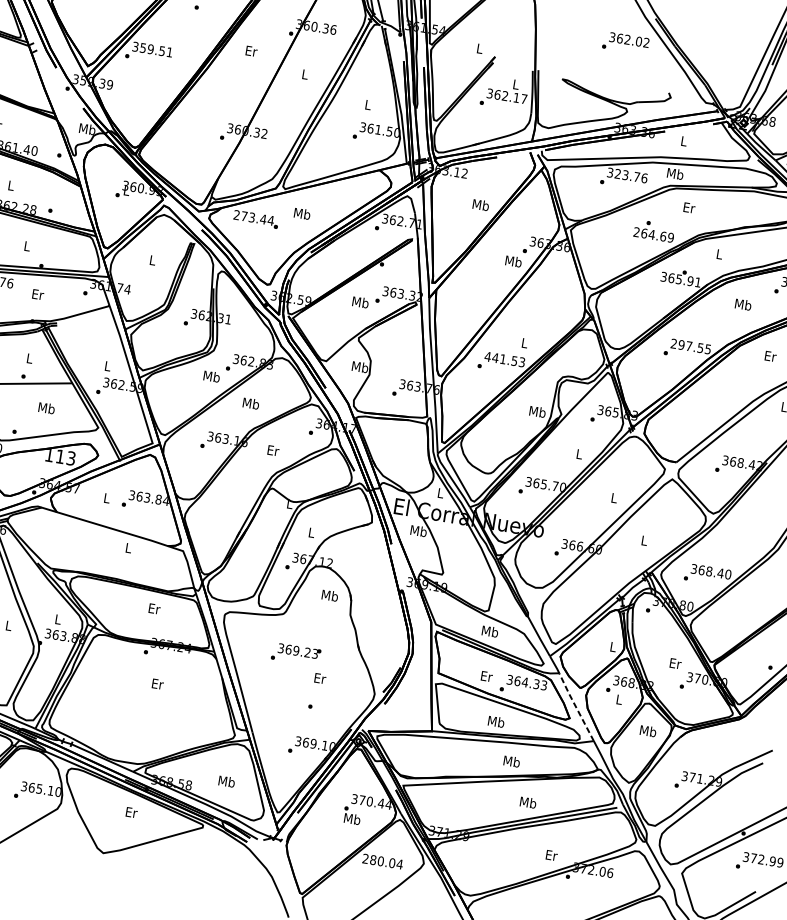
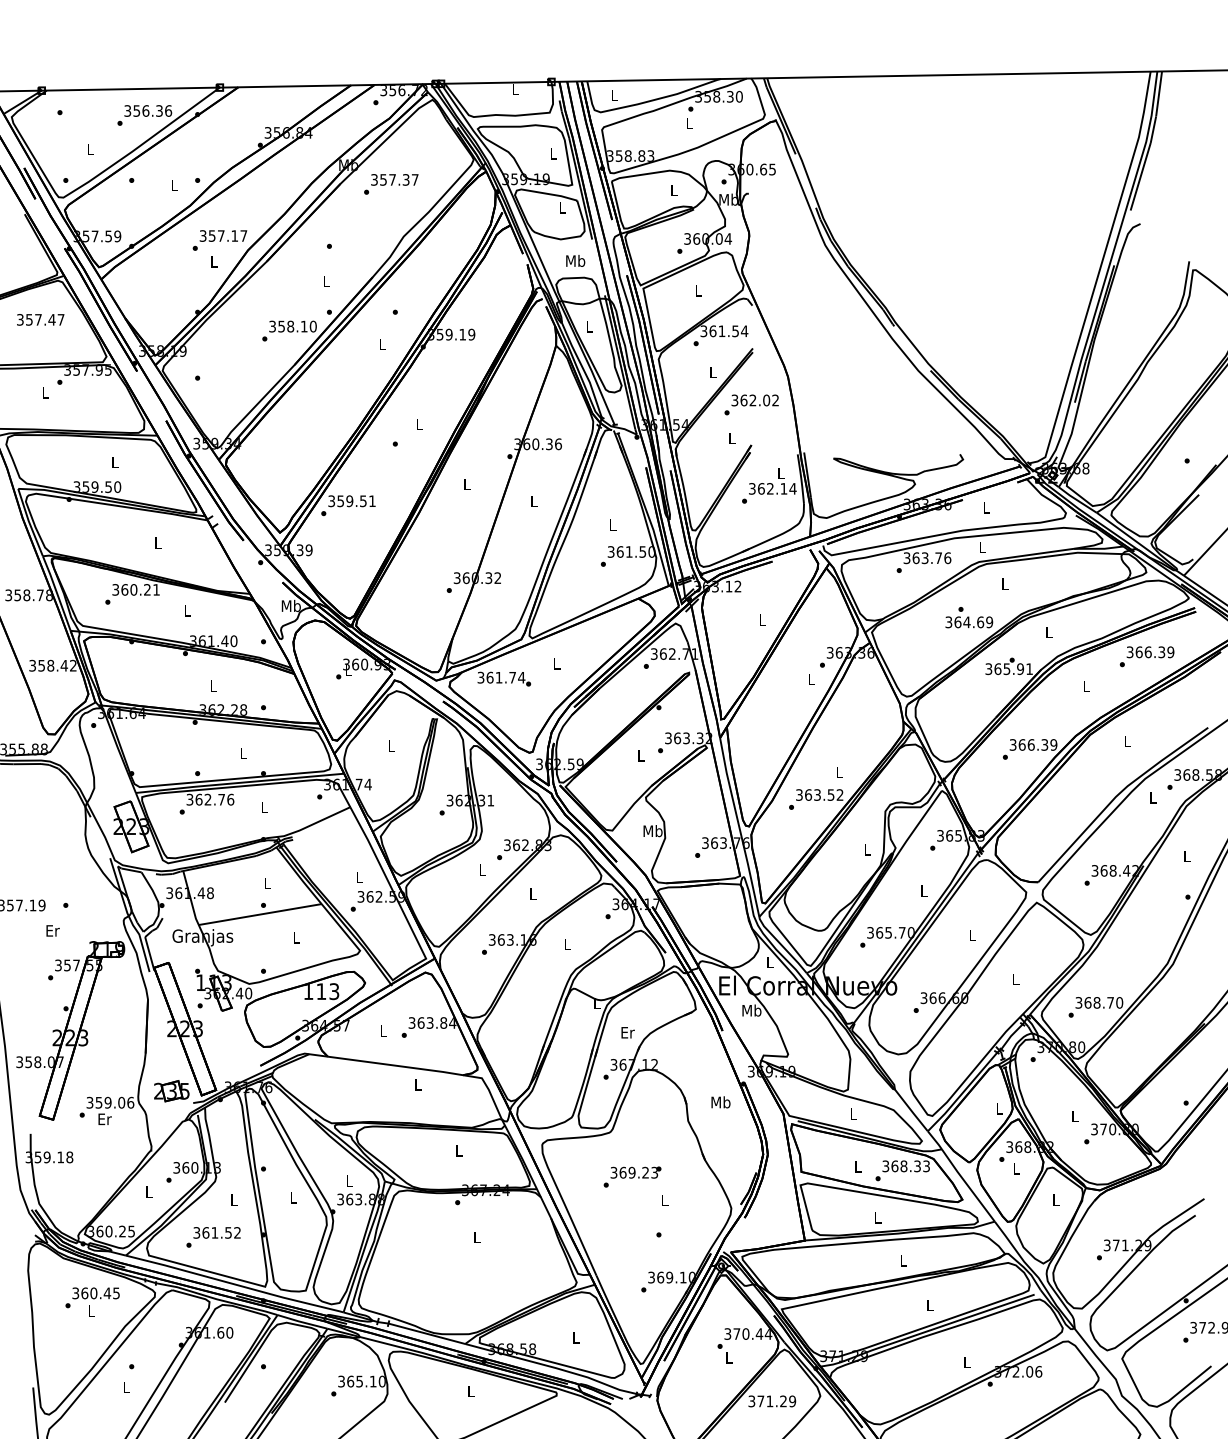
text: (625, 42) -> (751, 404), moved
text: (251, 51) -> (467, 484), Er -> L
text: (523, 98) -> (792, 488), 362.17 -> 362.14
text: (617, 174) -> (915, 558), 323.76 -> 363.76
text: (675, 174) -> (982, 547), Mb -> L
text: (480, 205) -> (762, 620), Mb -> L
text: (689, 207) -> (1005, 583), Er -> L
text: (302, 213) -> (556, 663), Mb -> L
text: (249, 217) -> (496, 677), 273.44 -> 361.74
text: (636, 232) -> (948, 622), 264.69 -> 364.69
text: (513, 261) -> (811, 679), Mb -> L
text: (37, 294) -> (264, 807), Er -> L
text: (360, 302) -> (640, 755), Mb -> L
text: (742, 304) -> (1085, 686), Mb -> L
text: (691, 346) -> (1033, 744), 297.55 -> 366.39
text: (770, 356) -> (1127, 741), Er -> L
text: (504, 359) -> (819, 794), 441.53 -> 363.52
text: (211, 376) -> (481, 870), Mb -> L
text: (250, 403) -> (532, 894), Mb -> L
text: (46, 407) -> (296, 937), Mb -> L
text: (537, 411) -> (867, 849), Mb -> L
text: (273, 450) -> (567, 944), Er -> L
text: (311, 532) -> (627, 1032), L -> Er
text: (720, 573) -> (1110, 1002), 368.40 -> 368.70
text: (329, 595) -> (720, 1102), moved
text: (154, 608) -> (459, 1150), Er -> L
text: (490, 631) -> (853, 1113), Mb -> L
text: (675, 663) -> (1075, 1115), Er -> L
text: (487, 676) -> (858, 1166), Er -> L
text: (319, 678) -> (664, 1200), Er -> L
text: (524, 682) -> (903, 1166), 364.33 -> 368.33
text: (157, 684) -> (477, 1237), Er -> L
line: (575, 707) -> (967, 1185), dashed -> solid
text: (496, 721) -> (877, 1217), Mb -> L
text: (647, 730) -> (1055, 1199), Mb -> L
text: (512, 761) -> (903, 1260), Mb -> L
text: (226, 781) -> (575, 1337), Mb -> L
text: (527, 802) -> (929, 1305), Mb -> L
text: (131, 812) -> (471, 1391), Er -> L
text: (352, 818) -> (728, 1357), Mb -> L
text: (551, 855) -> (967, 1362), Er -> L
text: (382, 861) -> (772, 1401), 280.04 -> 371.29

